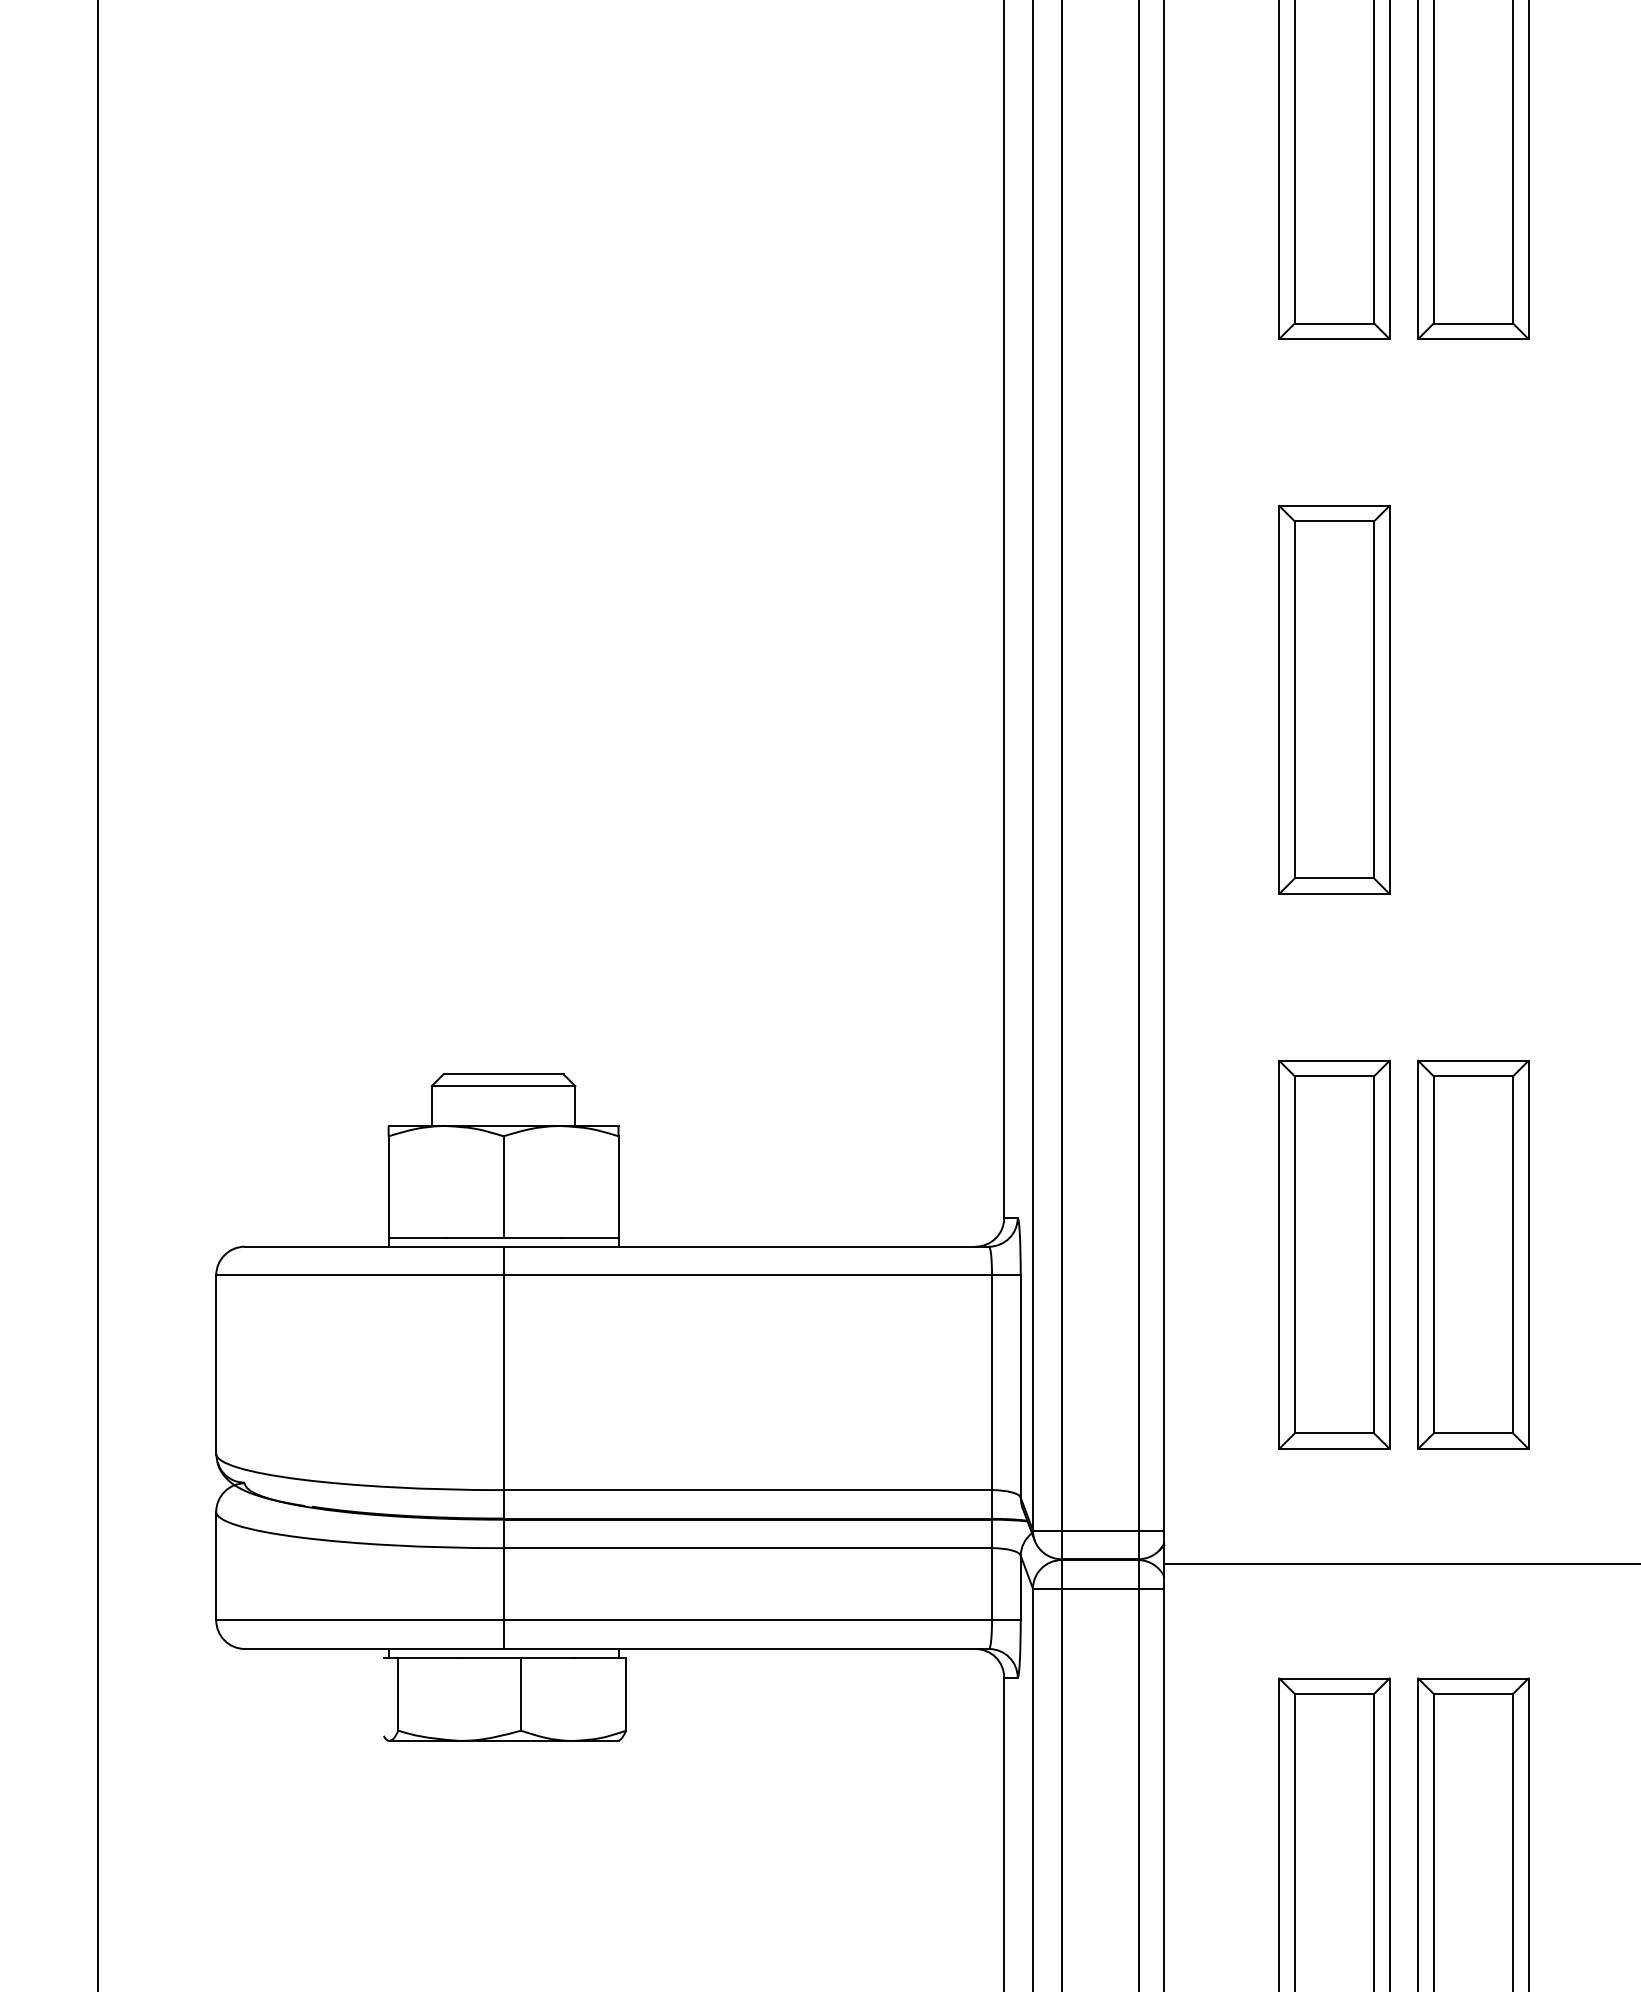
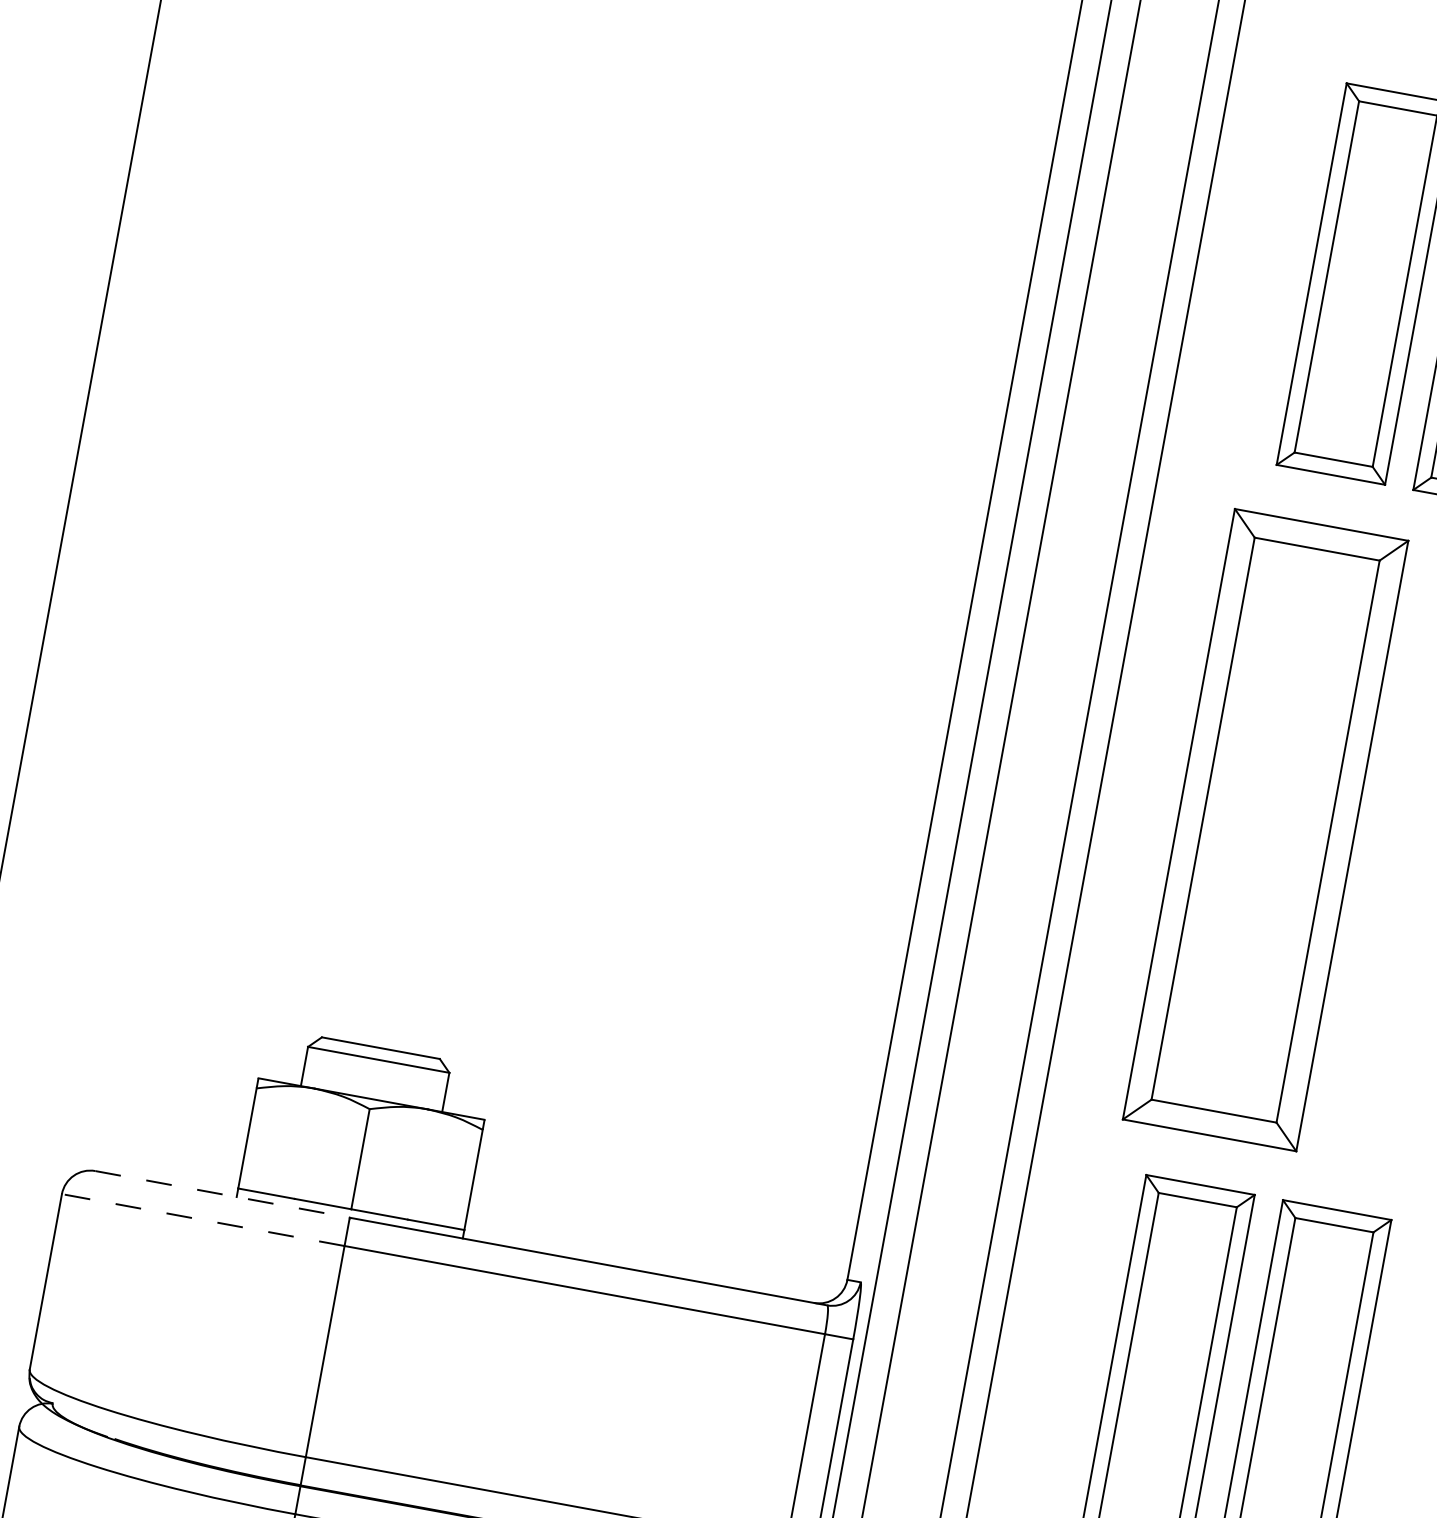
part: (1334, 699) -> (1265, 829), size x1.6
line: (374, 1246) -> (222, 1194), solid -> dashed
line: (359, 1275) -> (202, 1220), solid -> dashed

